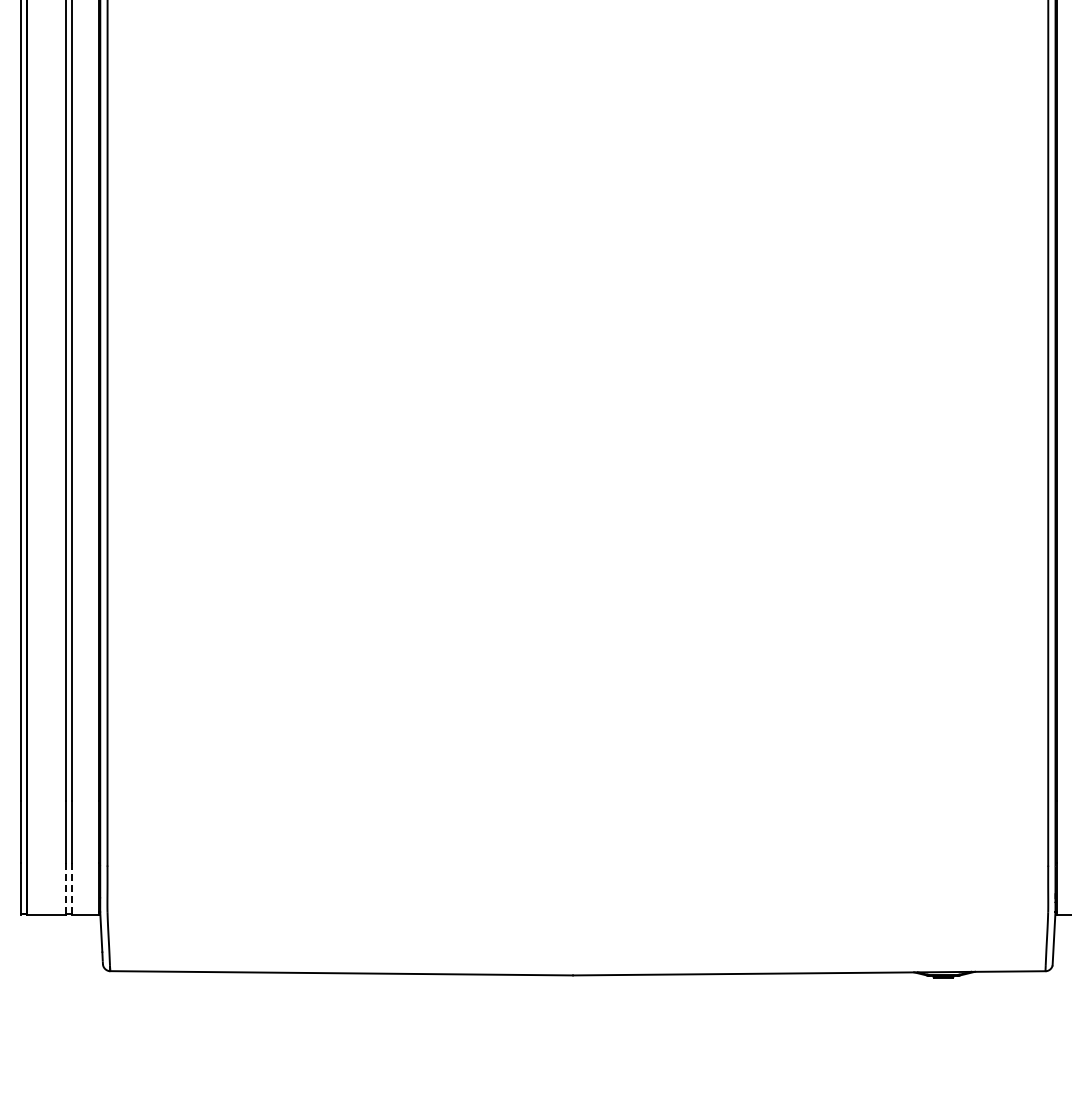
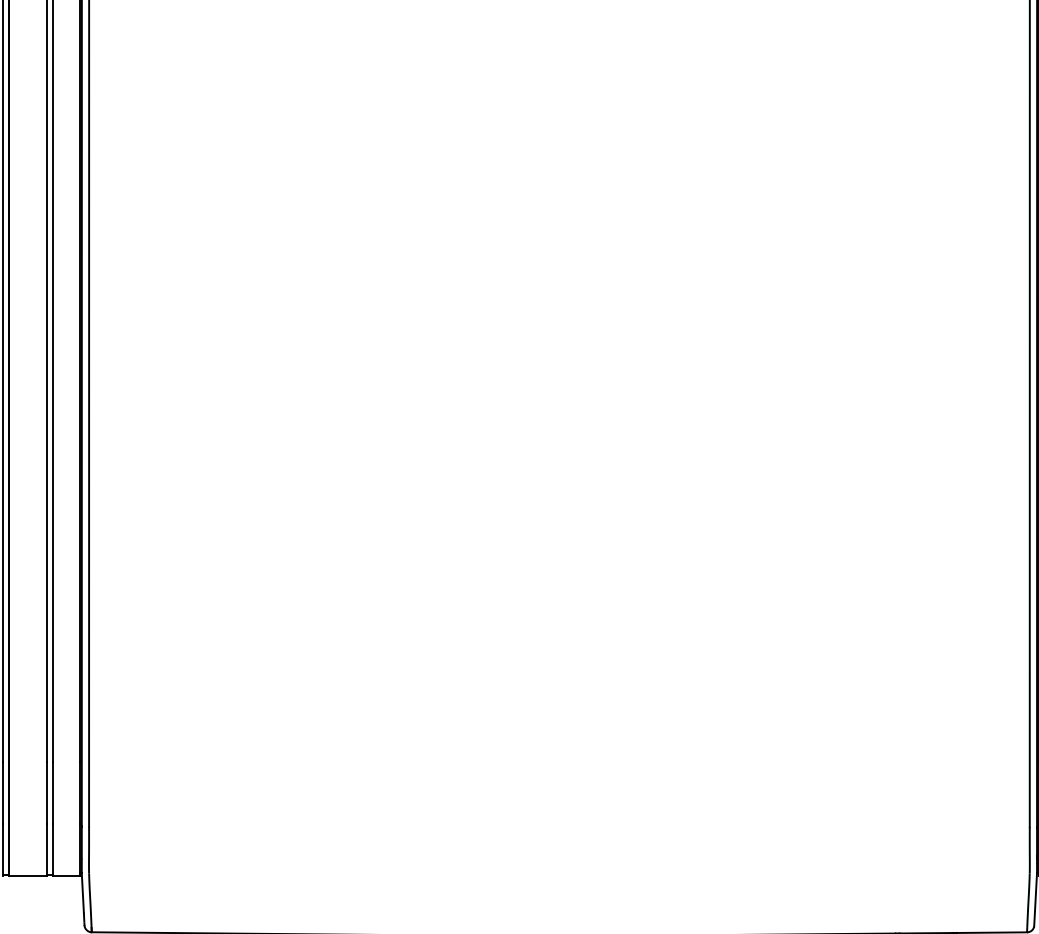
line: (65, 889) -> (47, 850), dashed -> solid
line: (71, 889) -> (53, 850), dashed -> solid

